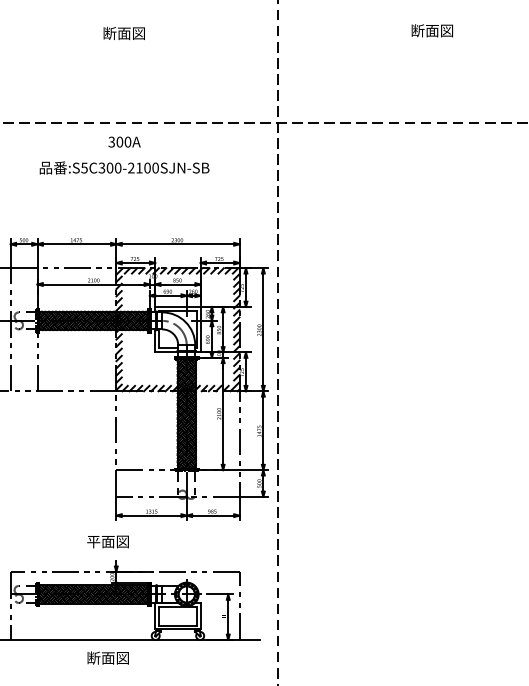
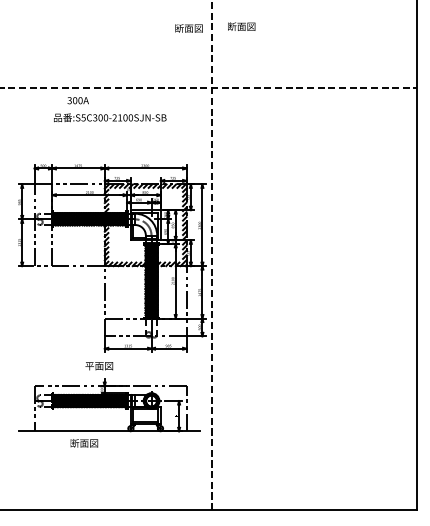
text: (432, 30) -> (241, 26), moved
text: (123, 33) -> (188, 28), moved
text: (123, 141) -> (77, 100), moved
text: (108, 658) -> (84, 443), moved

